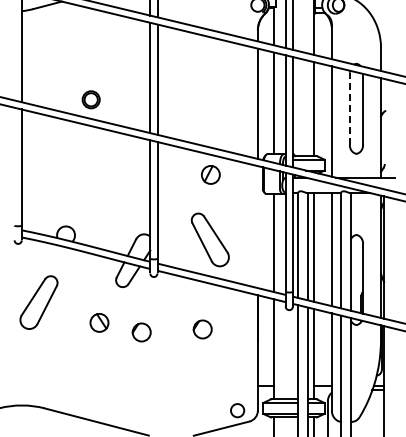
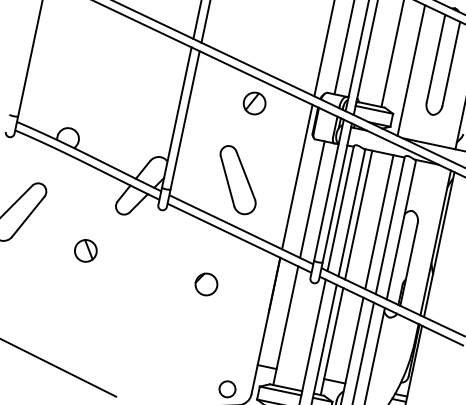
line: (349, 108) -> (435, 59), dashed -> solid
line: (257, 227) -> (296, 177), added
circle: (141, 332) -> (133, 272), removed

